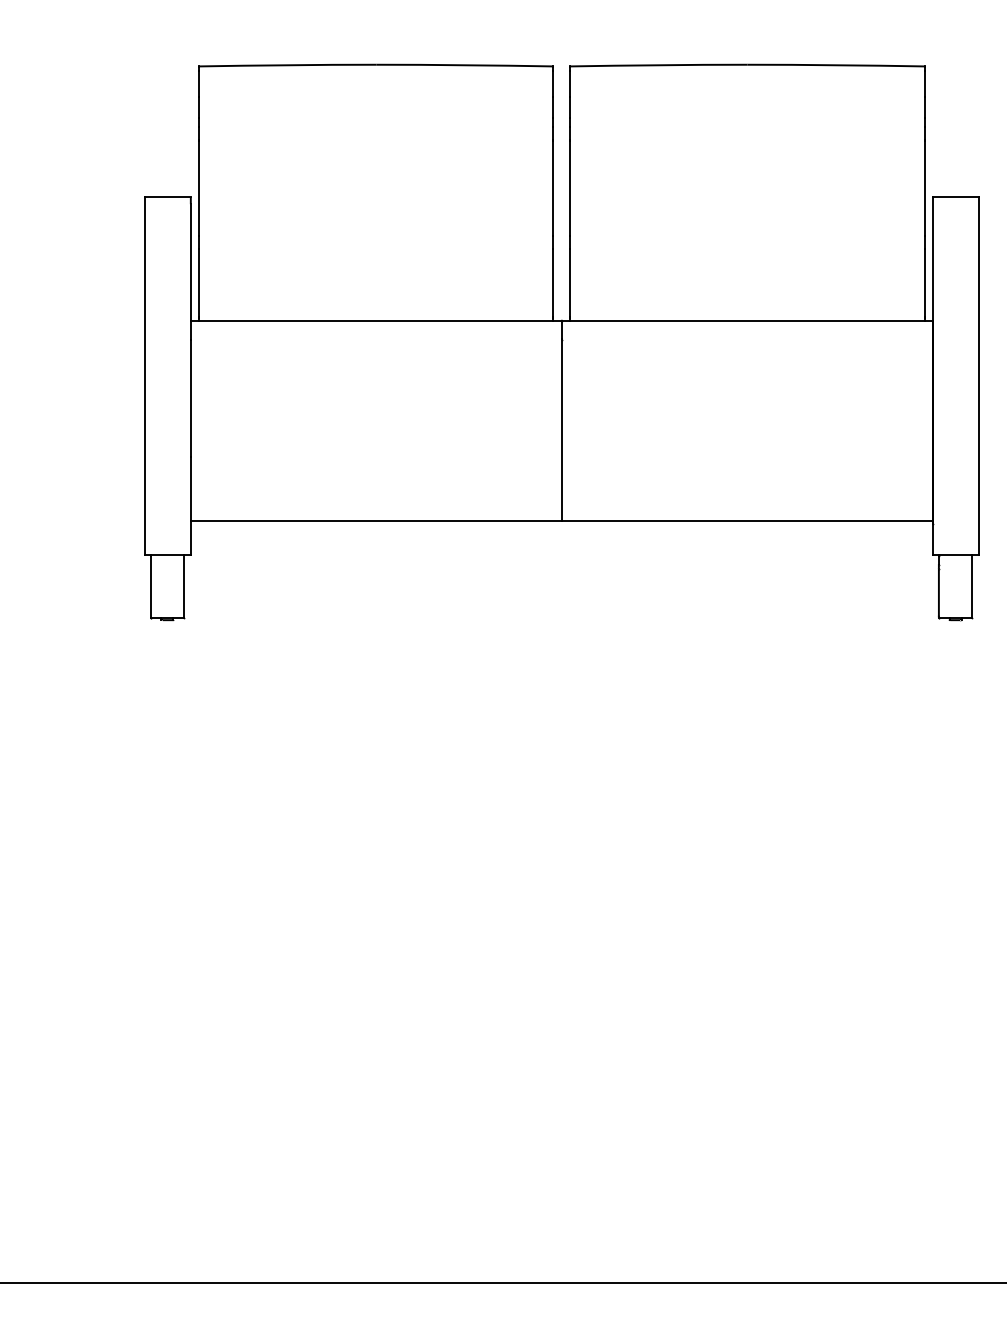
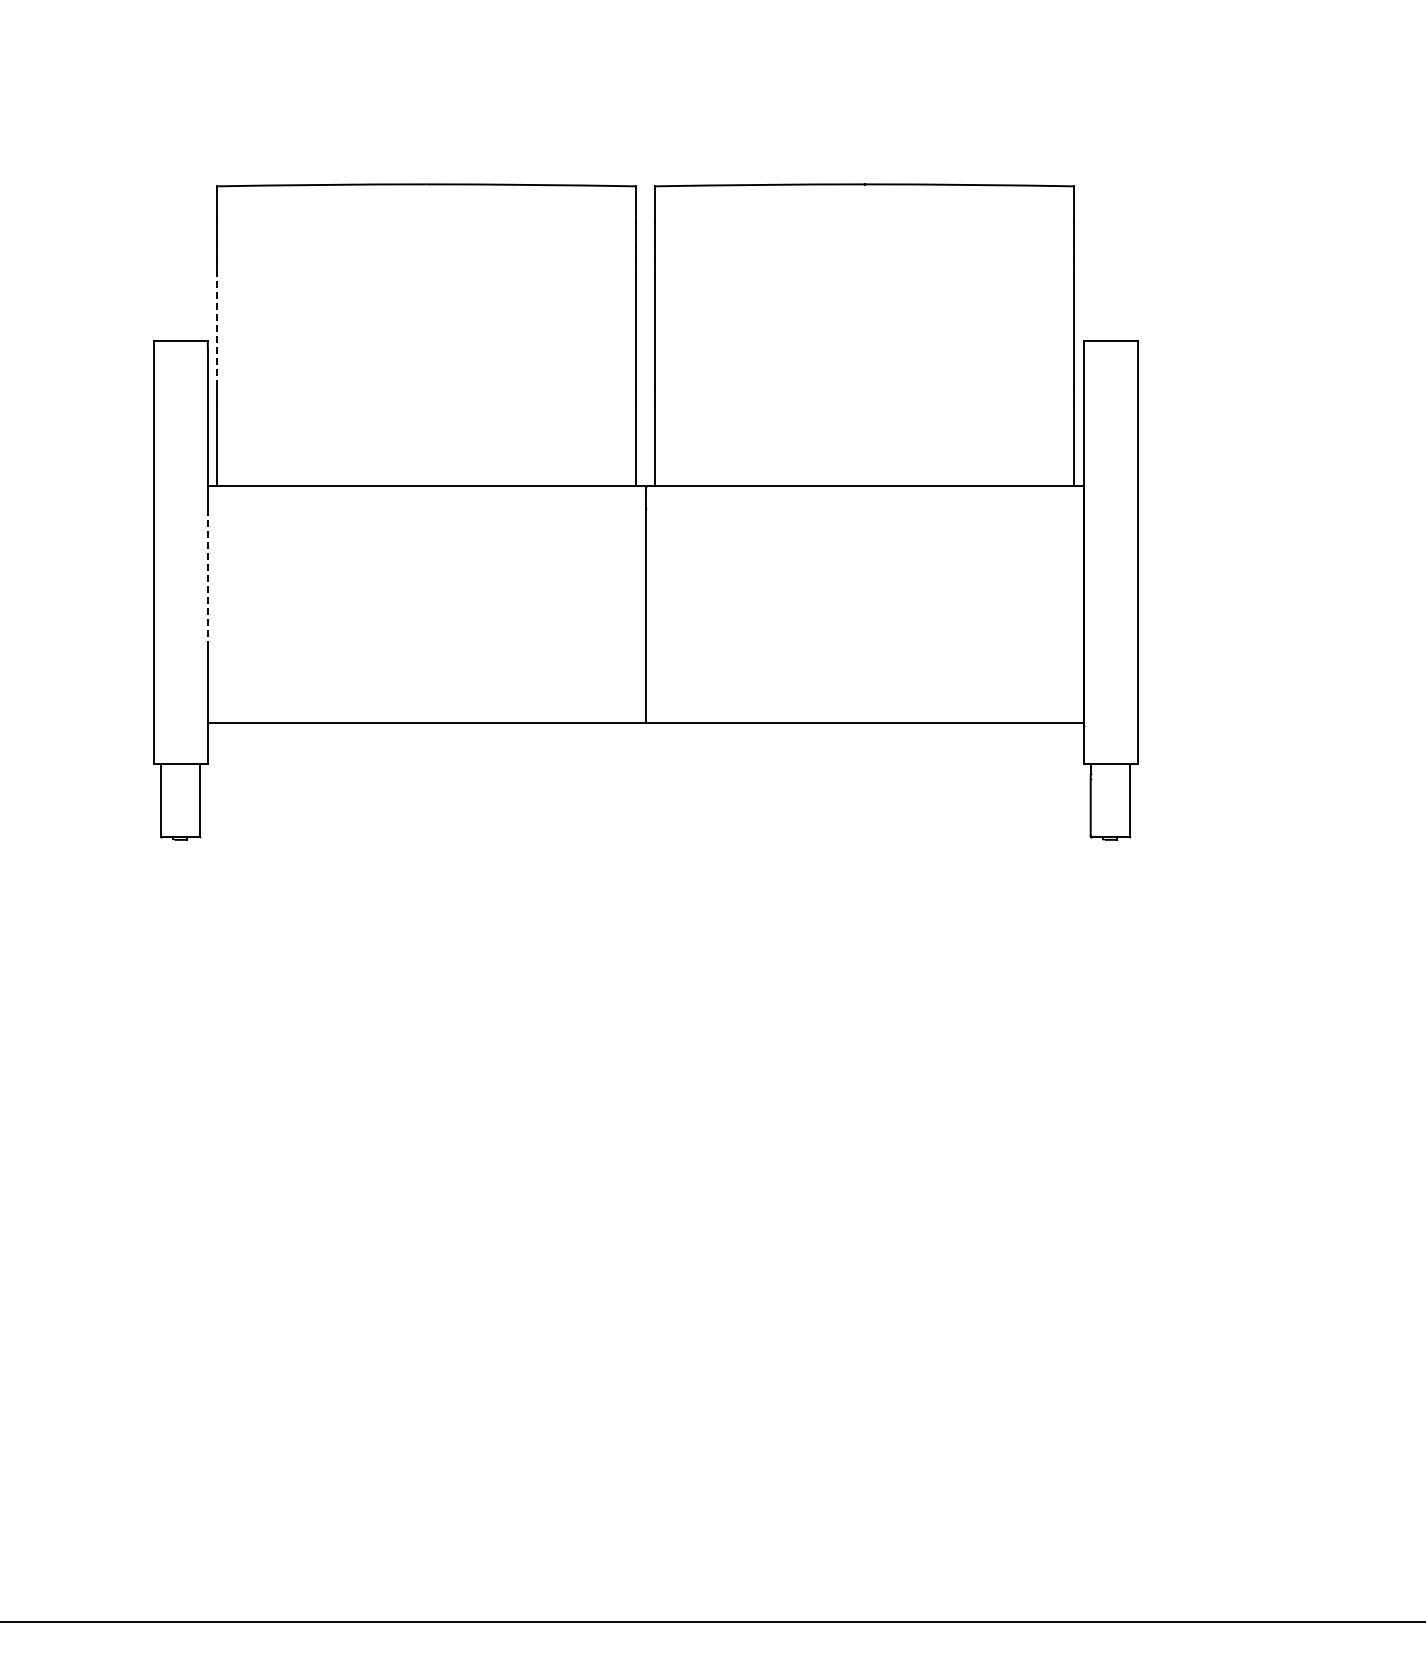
line: (199, 188) -> (217, 330), solid -> dashed
line: (190, 398) -> (207, 578), solid -> dashed

